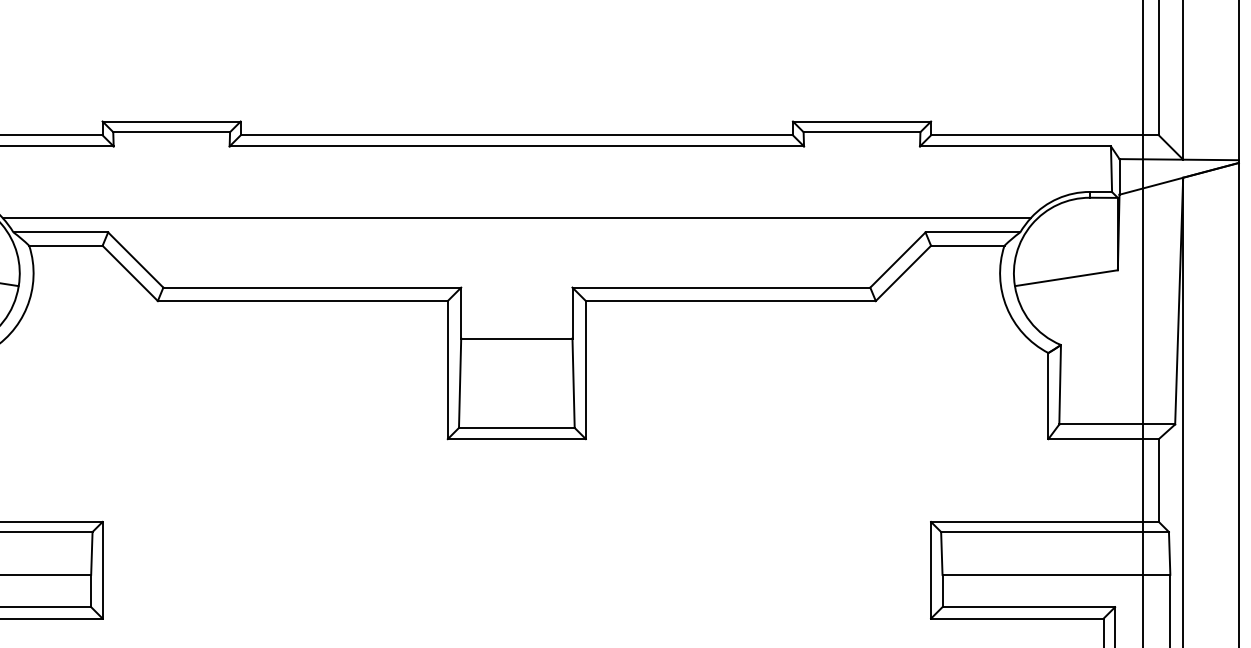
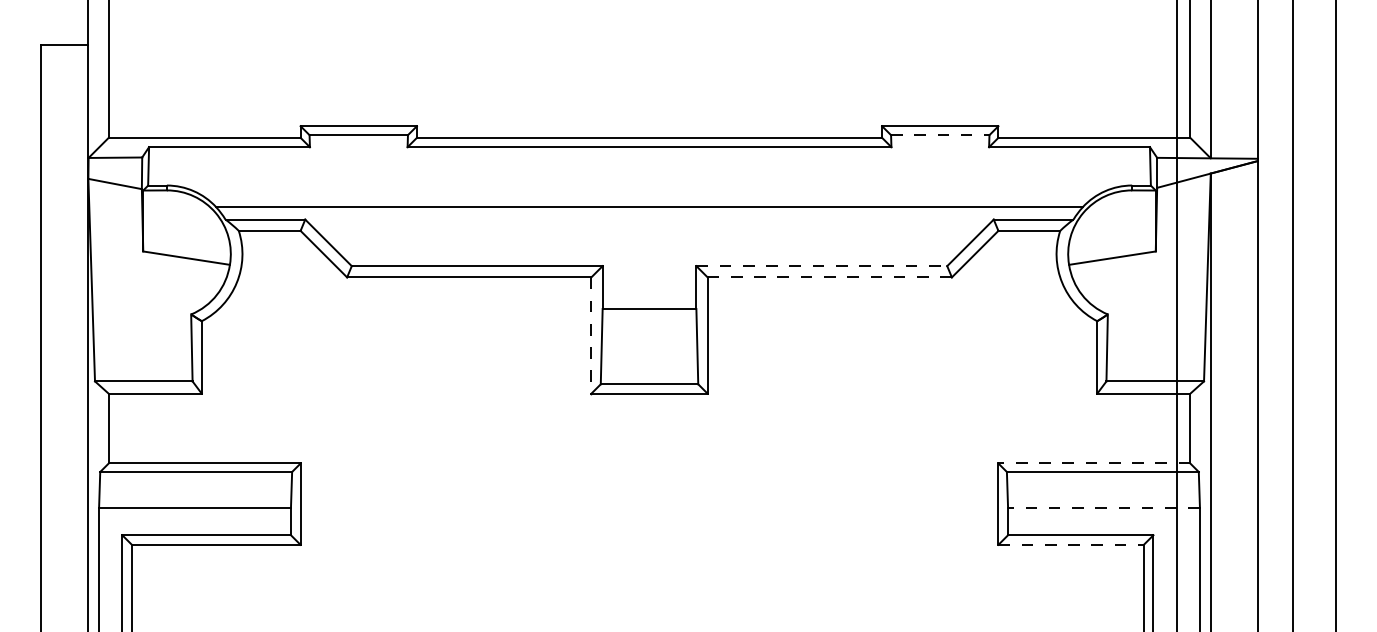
line: (862, 132) -> (940, 135), solid -> dashed
line: (722, 288) -> (822, 266), solid -> dashed
line: (731, 301) -> (830, 277), solid -> dashed
line: (447, 371) -> (591, 336), solid -> dashed
line: (1045, 521) -> (1094, 463), solid -> dashed
line: (1056, 575) -> (1104, 508), solid -> dashed
line: (1017, 618) -> (1071, 544), solid -> dashed

